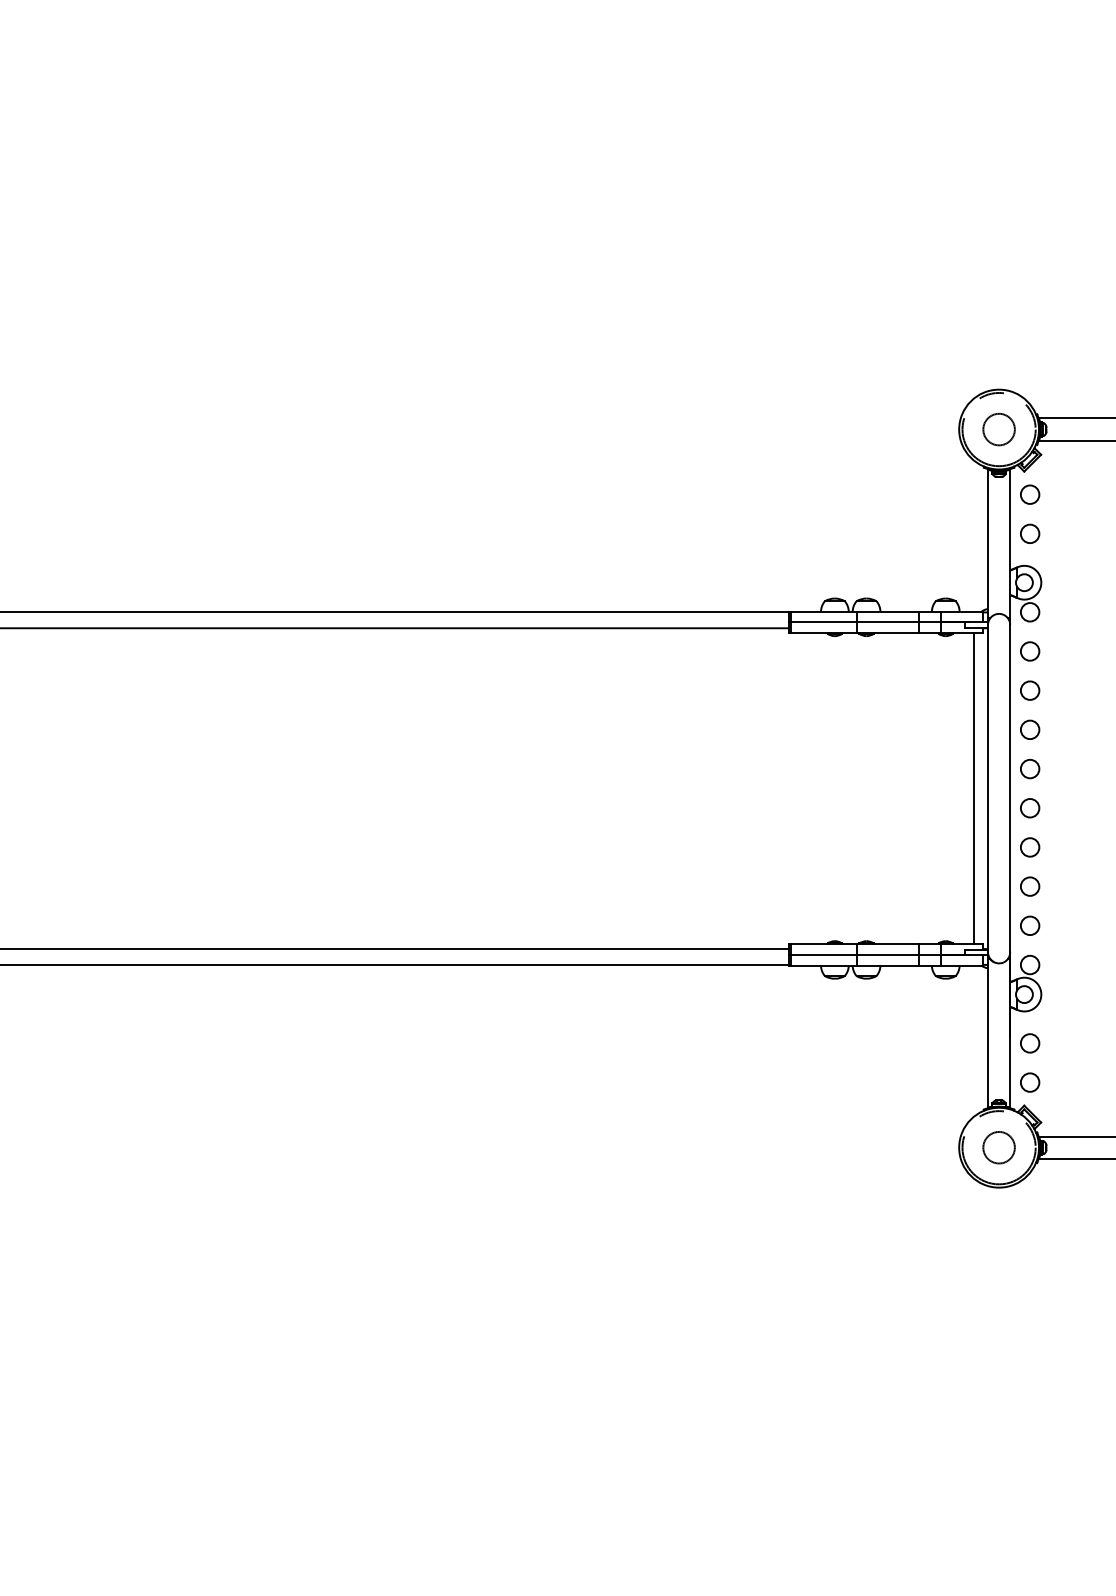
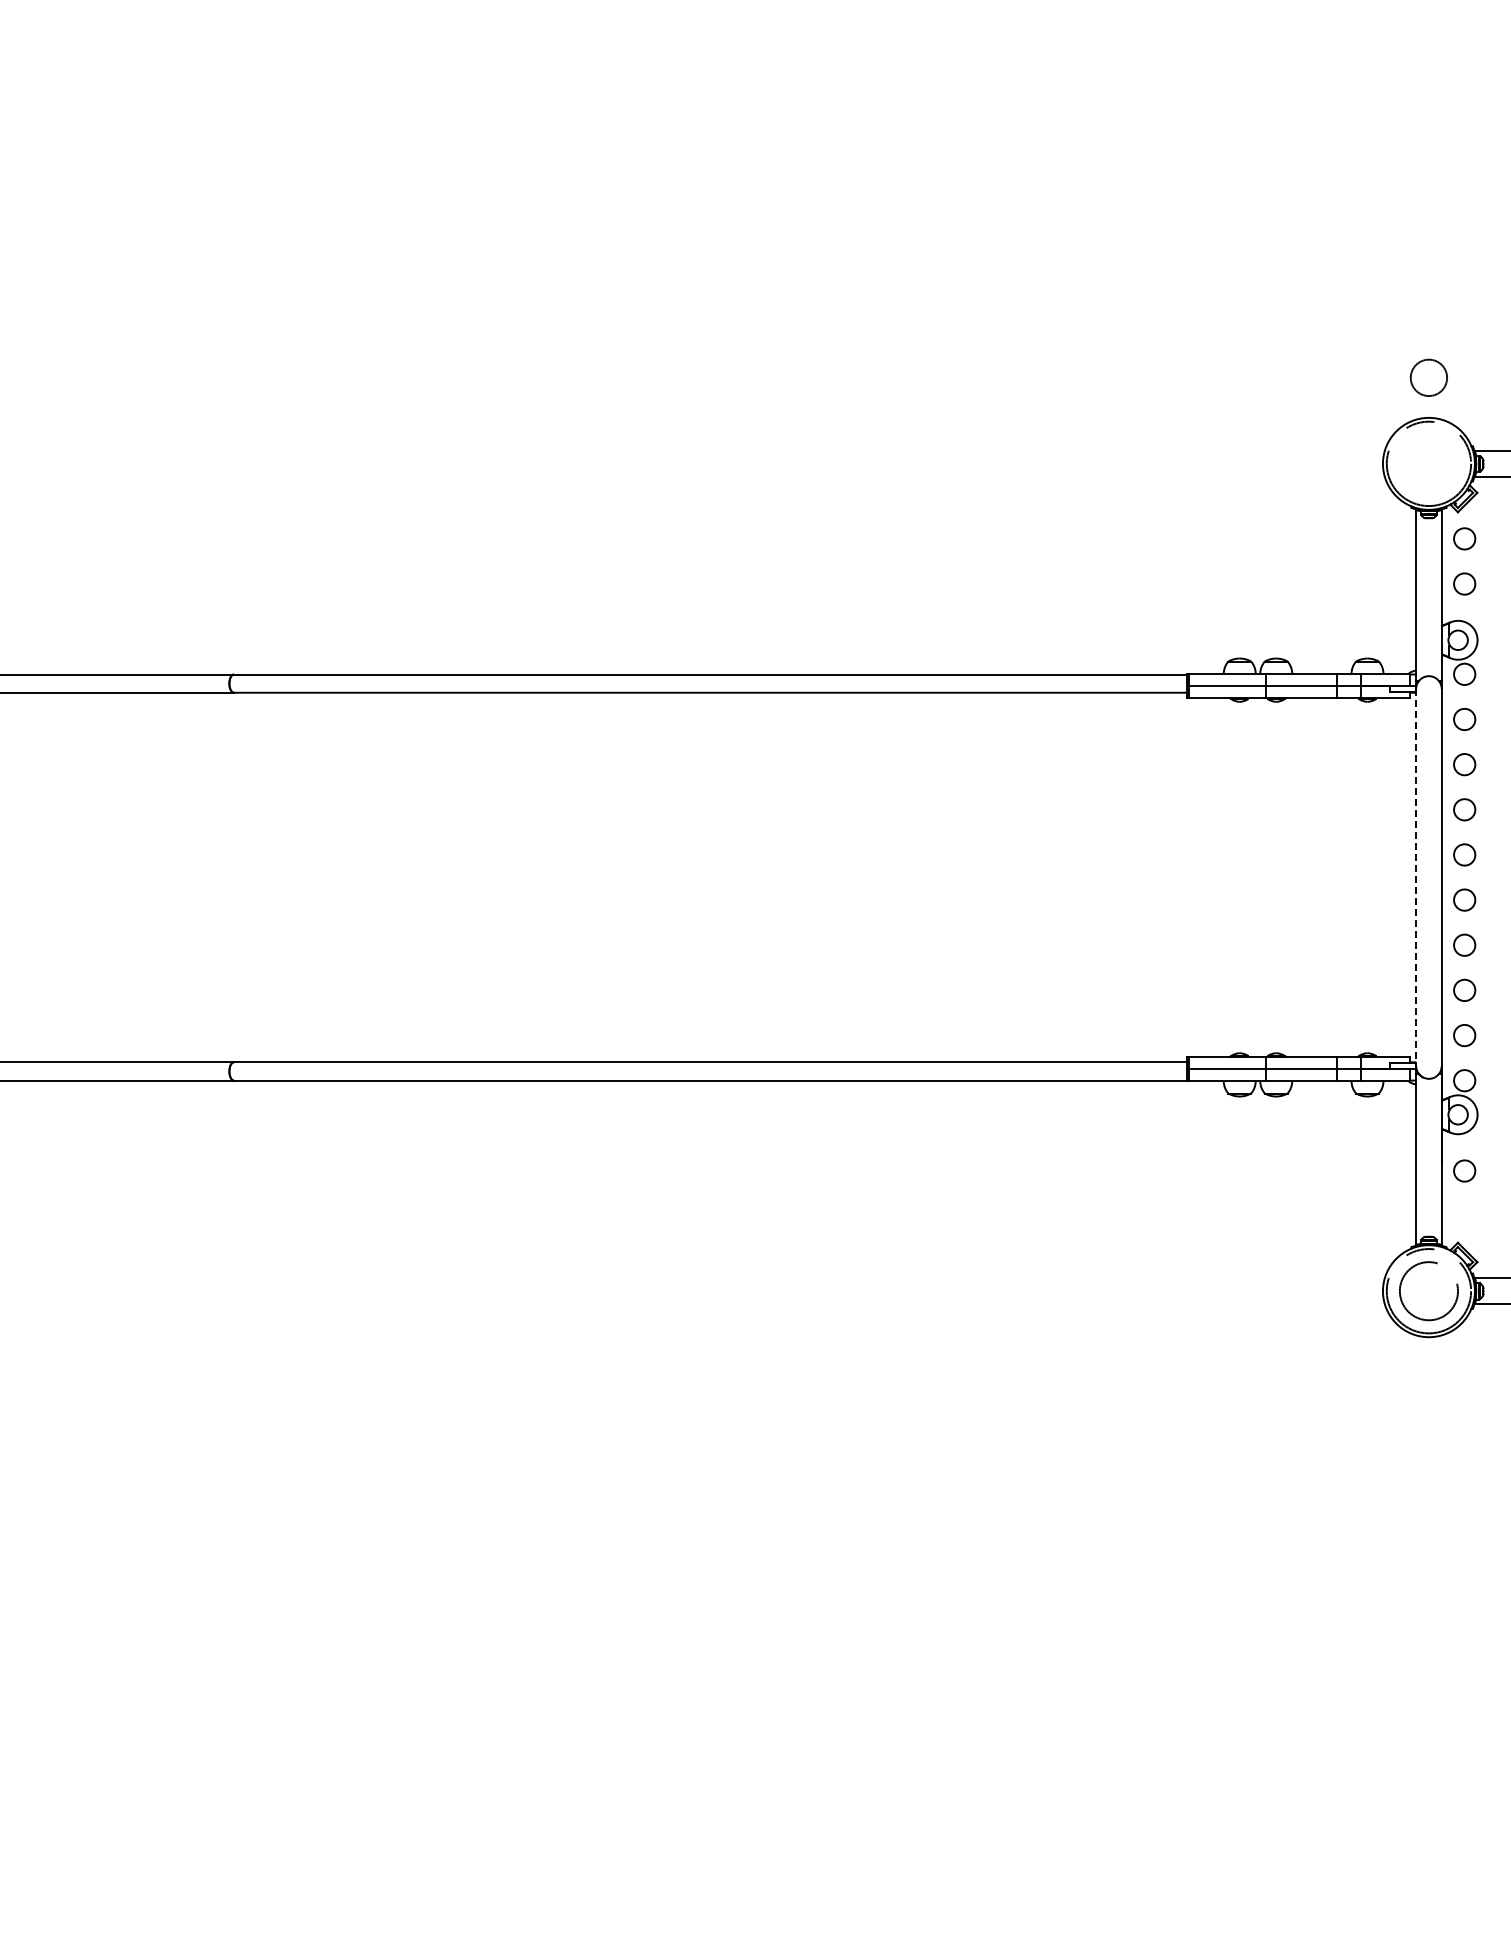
circle: (998, 429) -> (1428, 377), moved
line: (974, 788) -> (1400, 877), removed
line: (988, 788) -> (1416, 877), solid -> dashed
circle: (1029, 1082) -> (1464, 1215), removed
circle: (998, 1147) -> (1428, 1291), size x1.6

